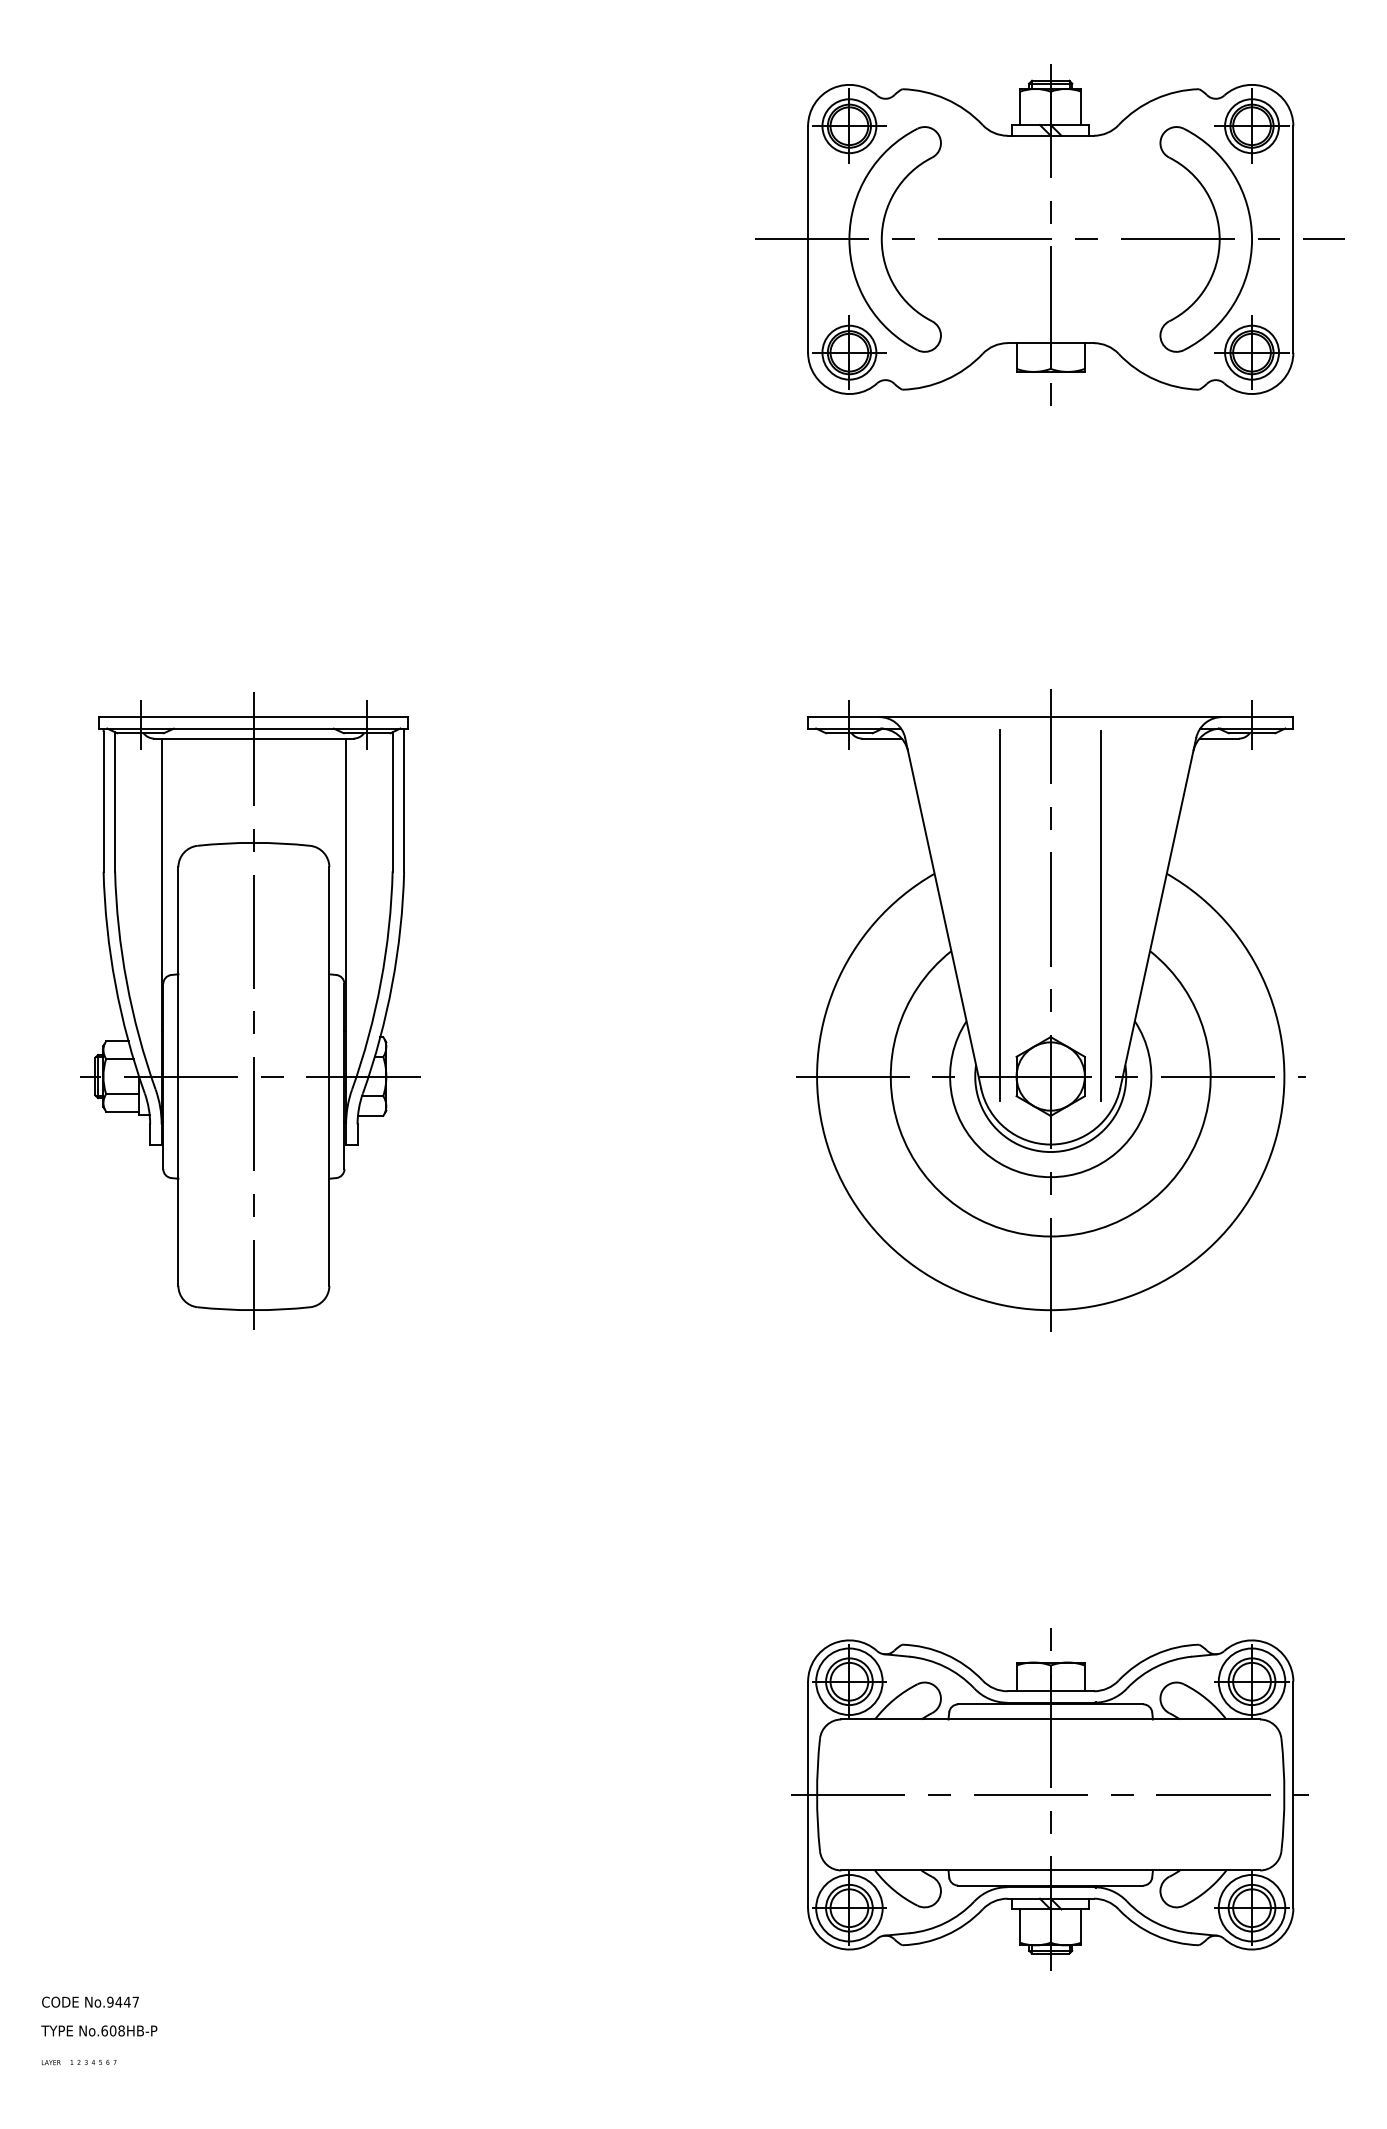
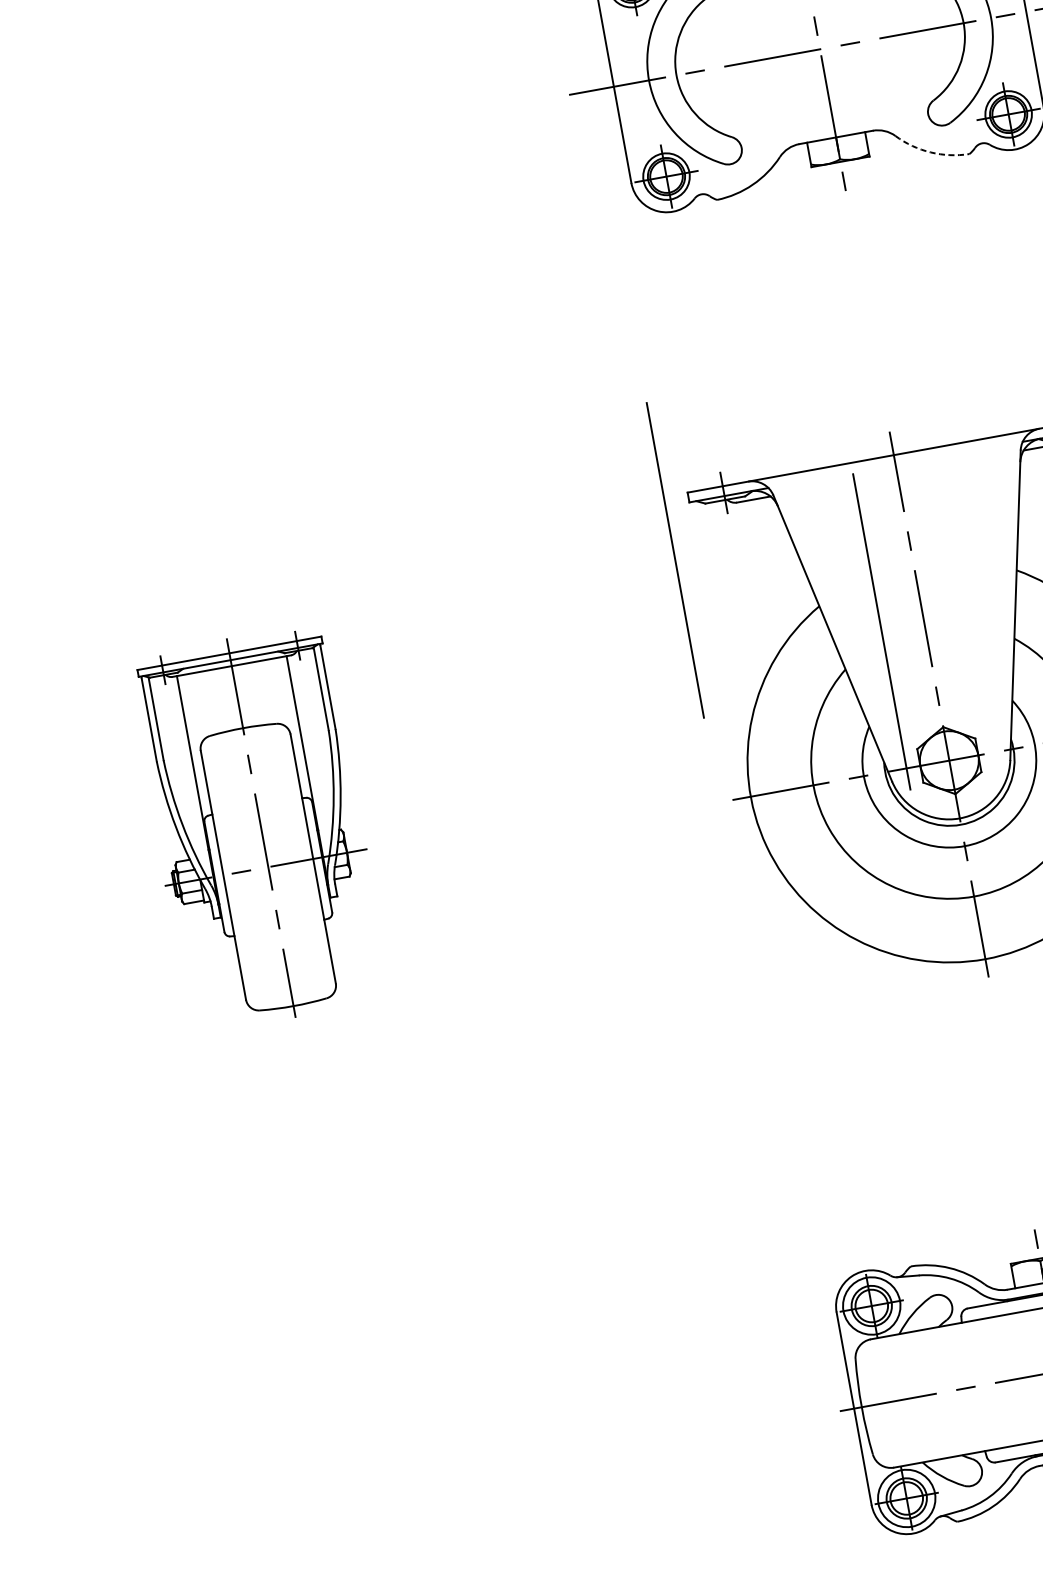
arc: (1155, 379) -> (930, 152), solid -> dashed
line: (1100, 915) -> (674, 560), moved
part: (250, 1010) -> (259, 828), size x0.7

